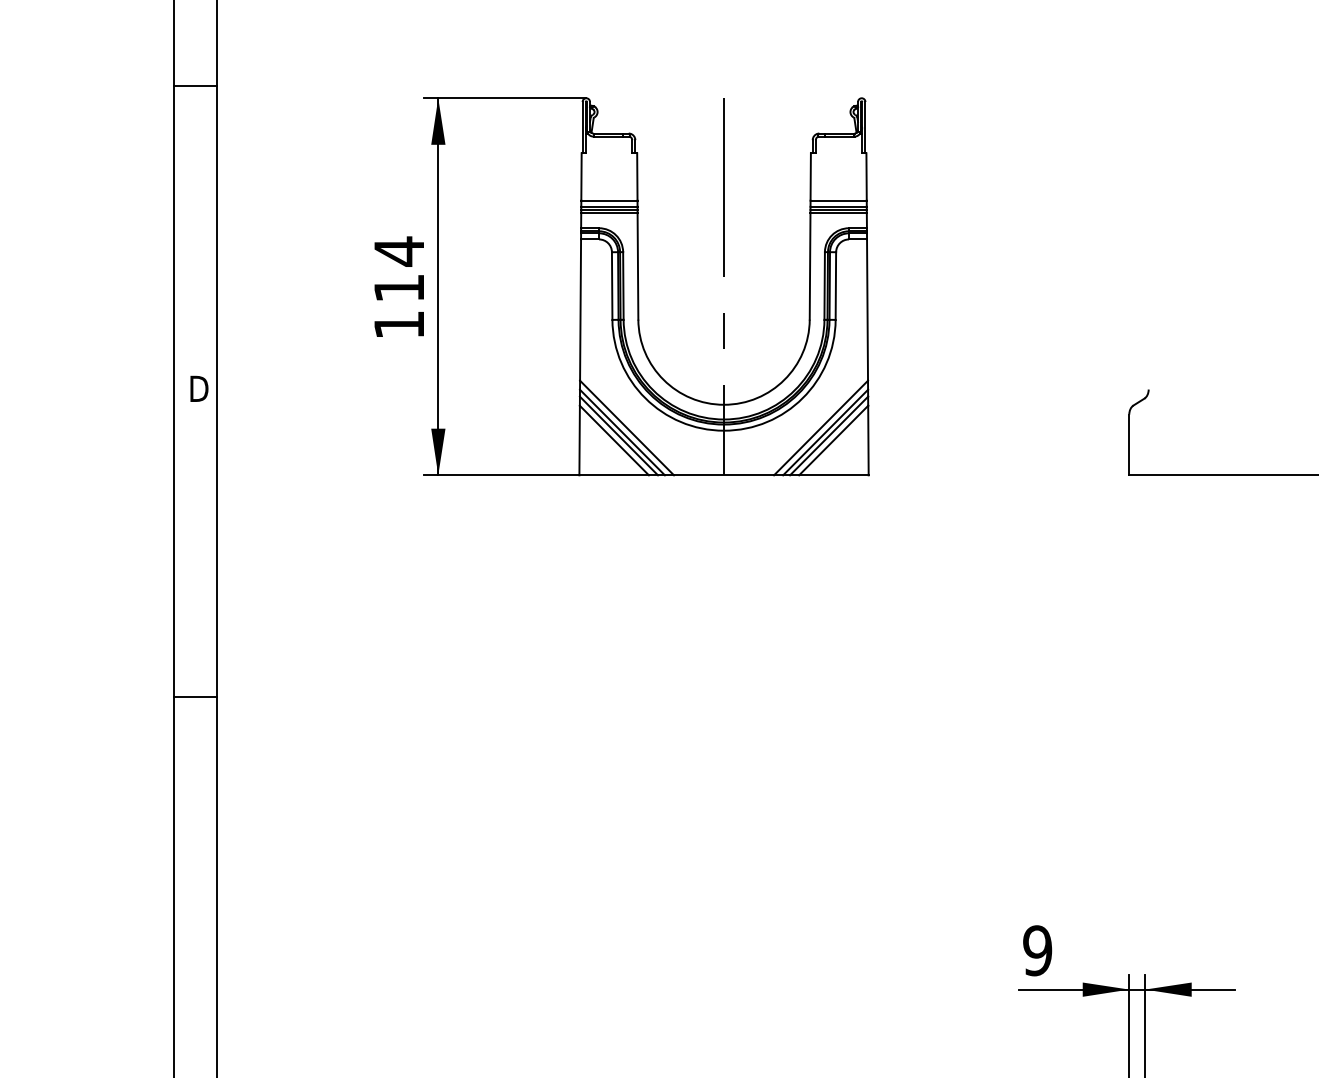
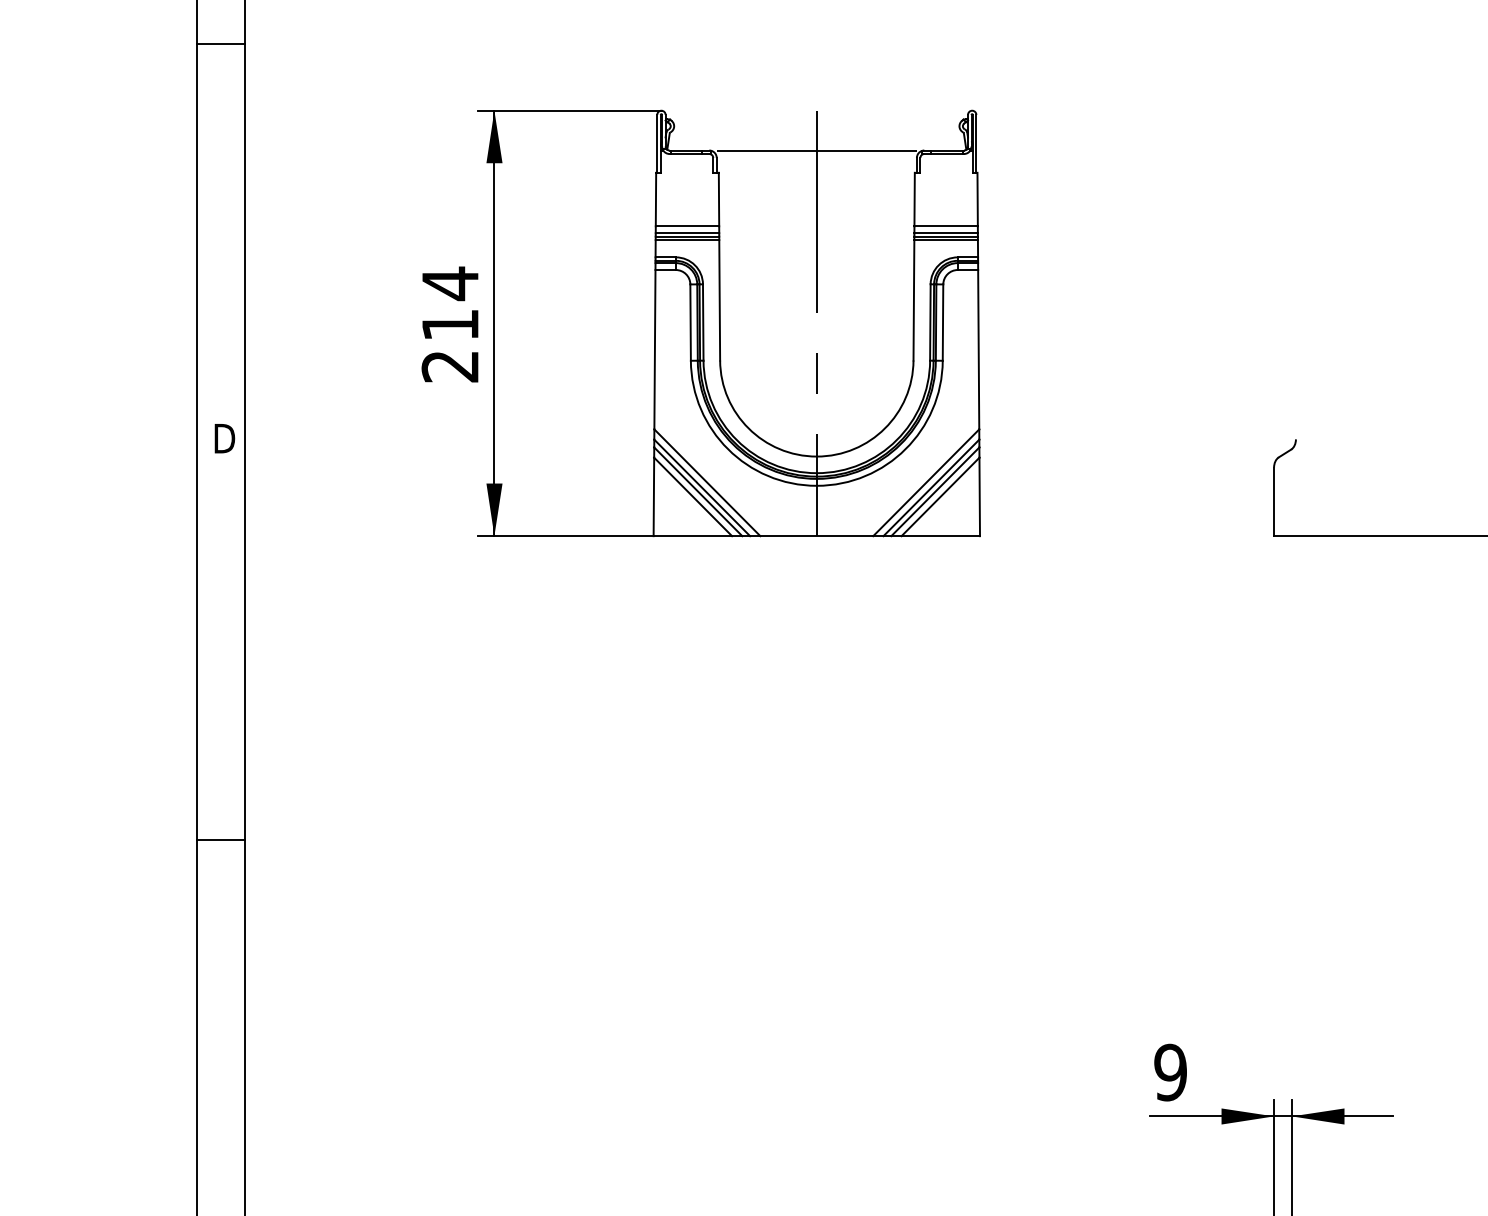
line: (195, 86) -> (220, 44), moved
line: (723, 133) -> (816, 150), added
text: (398, 325) -> (449, 367), 114 -> 214
line: (195, 696) -> (220, 839), moved

